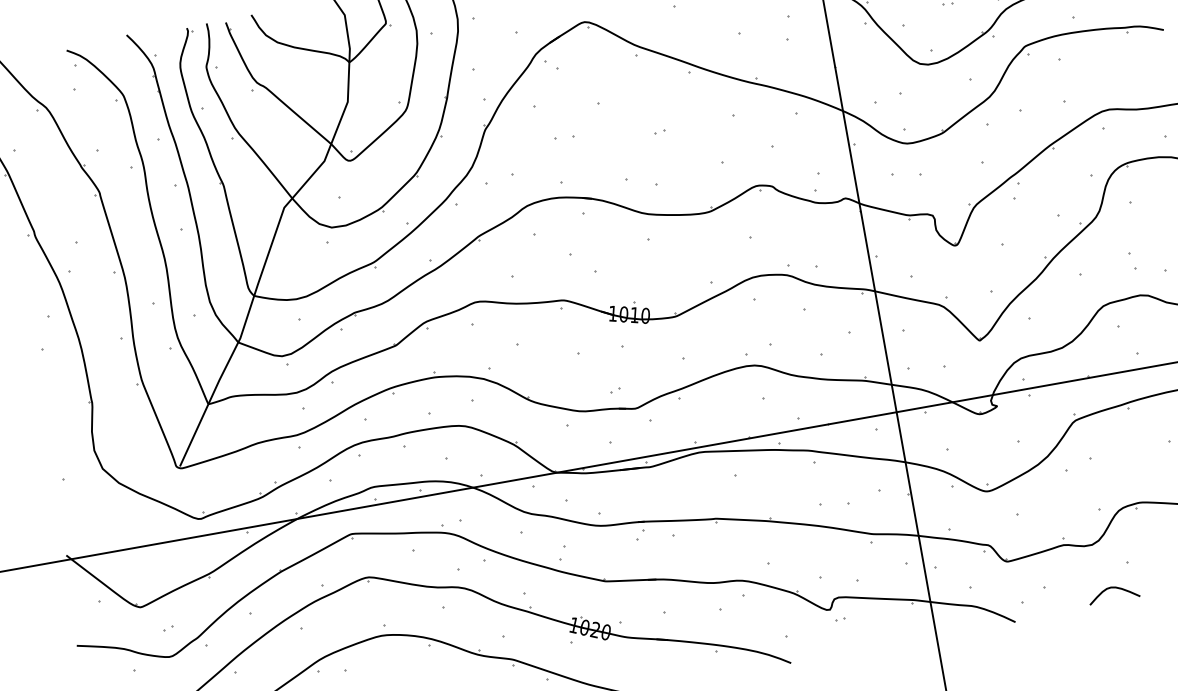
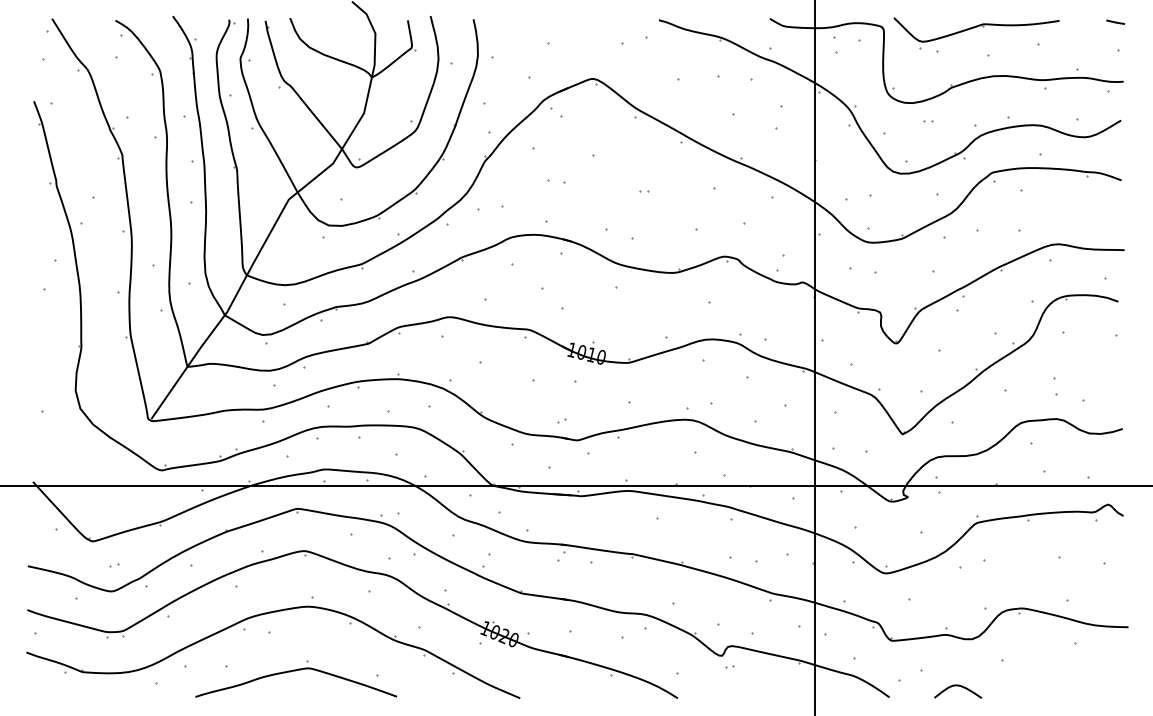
curve: (1113, 588) -> (958, 686), moved

